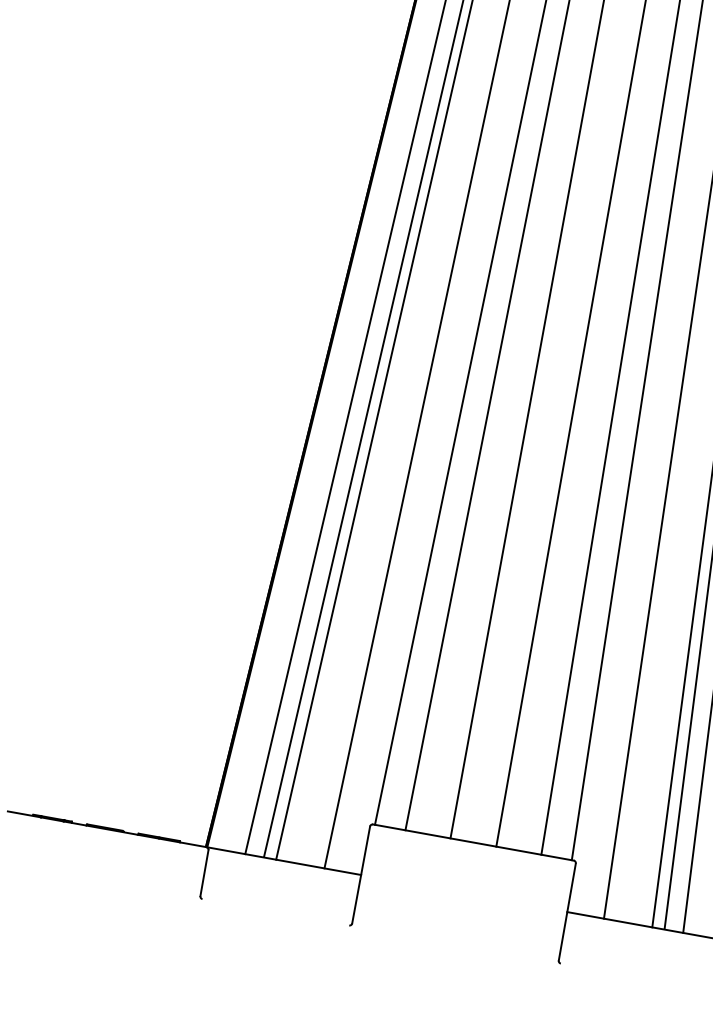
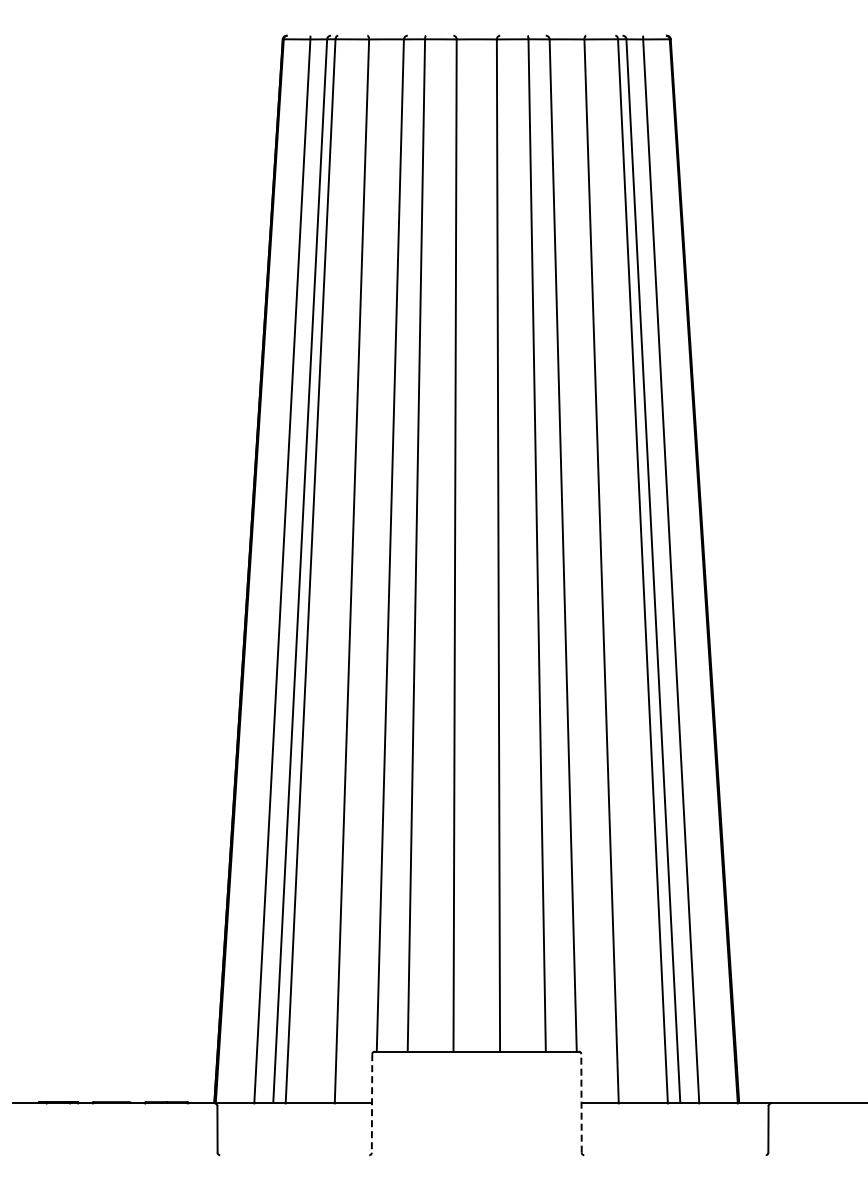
line: (361, 875) -> (372, 1103), solid -> dashed
line: (567, 911) -> (581, 1102), solid -> dashed

